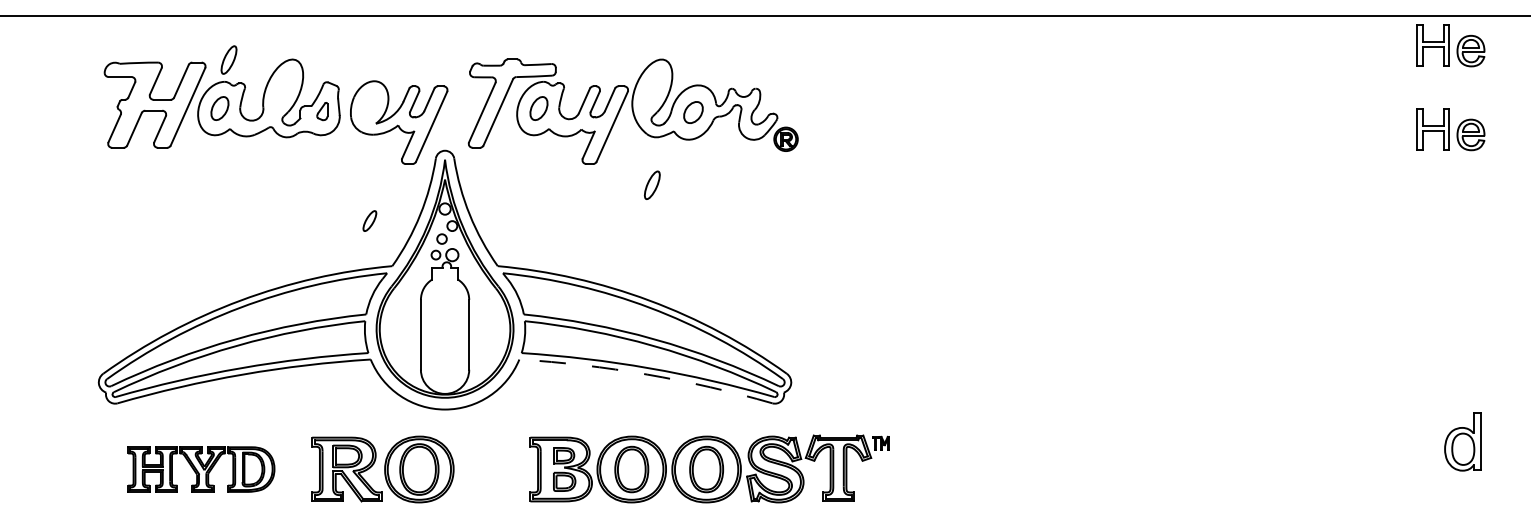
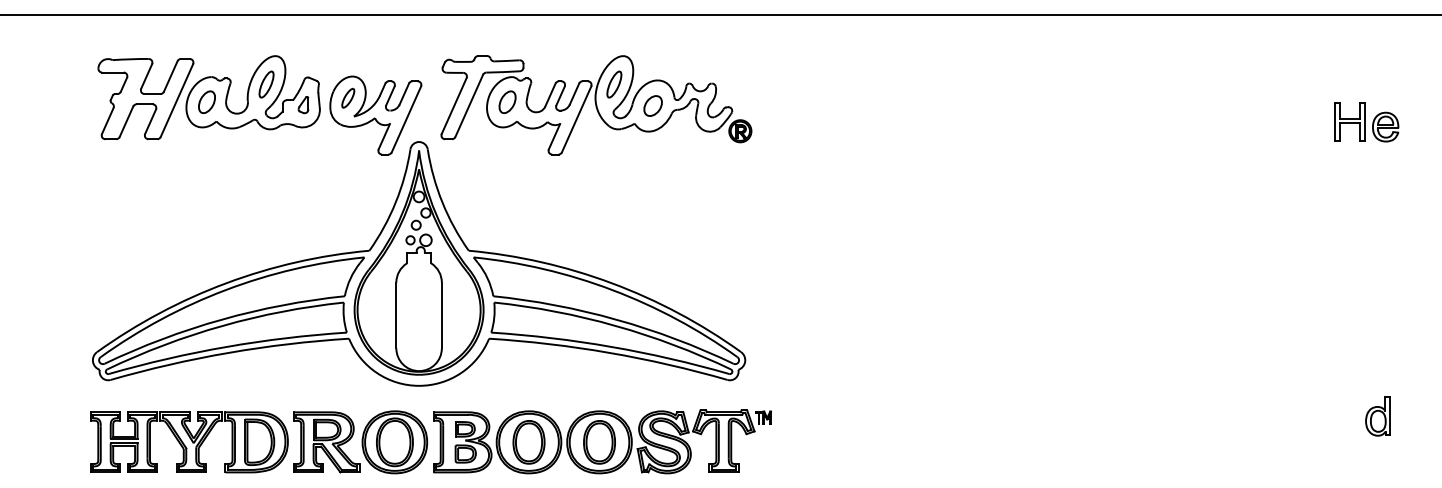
part: (1450, 46) -> (1366, 43), removed
part: (228, 59) -> (266, 84), moved
part: (652, 185) -> (614, 84), moved
part: (370, 220) -> (348, 97), moved
arc: (647, 374) -> (609, 352), dashed -> solid
part: (1462, 442) -> (1377, 416), size x0.71
part: (709, 468) -> (602, 441), moved
part: (201, 469) -> (189, 442), size x1.43

